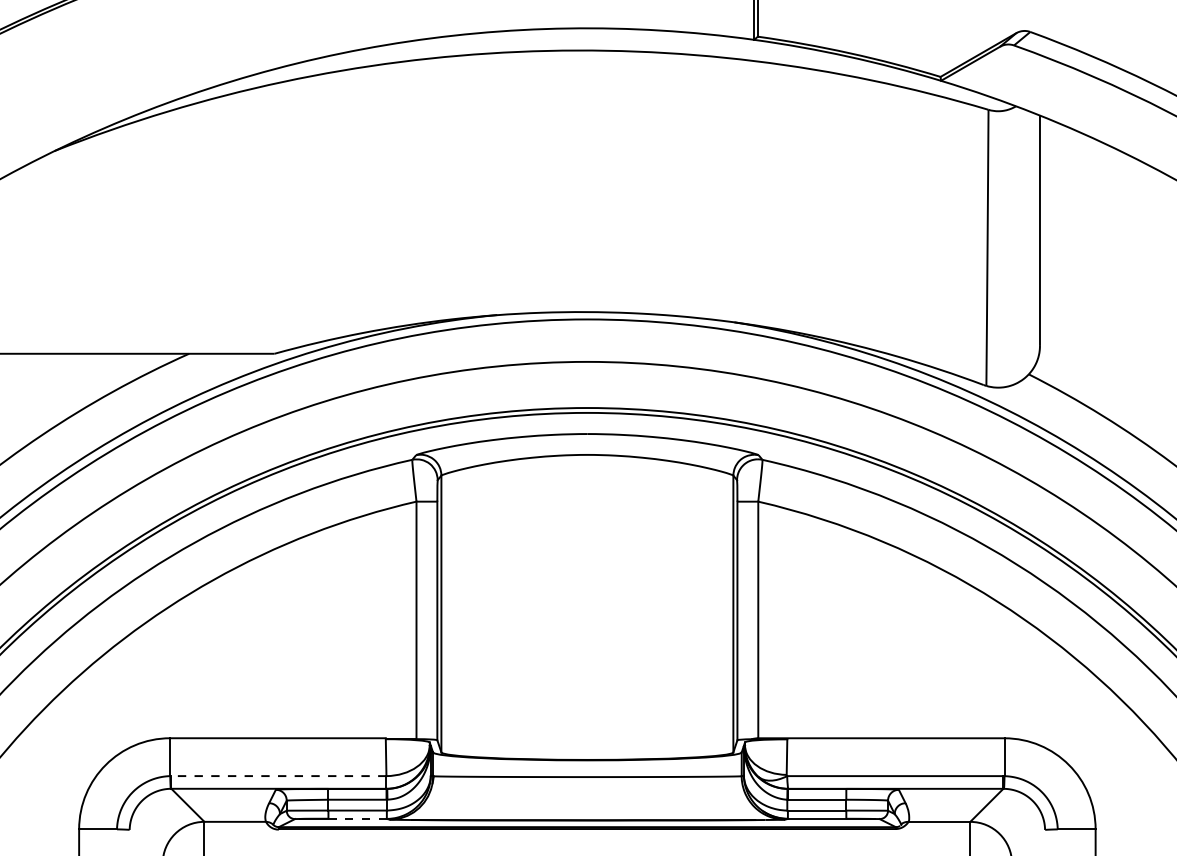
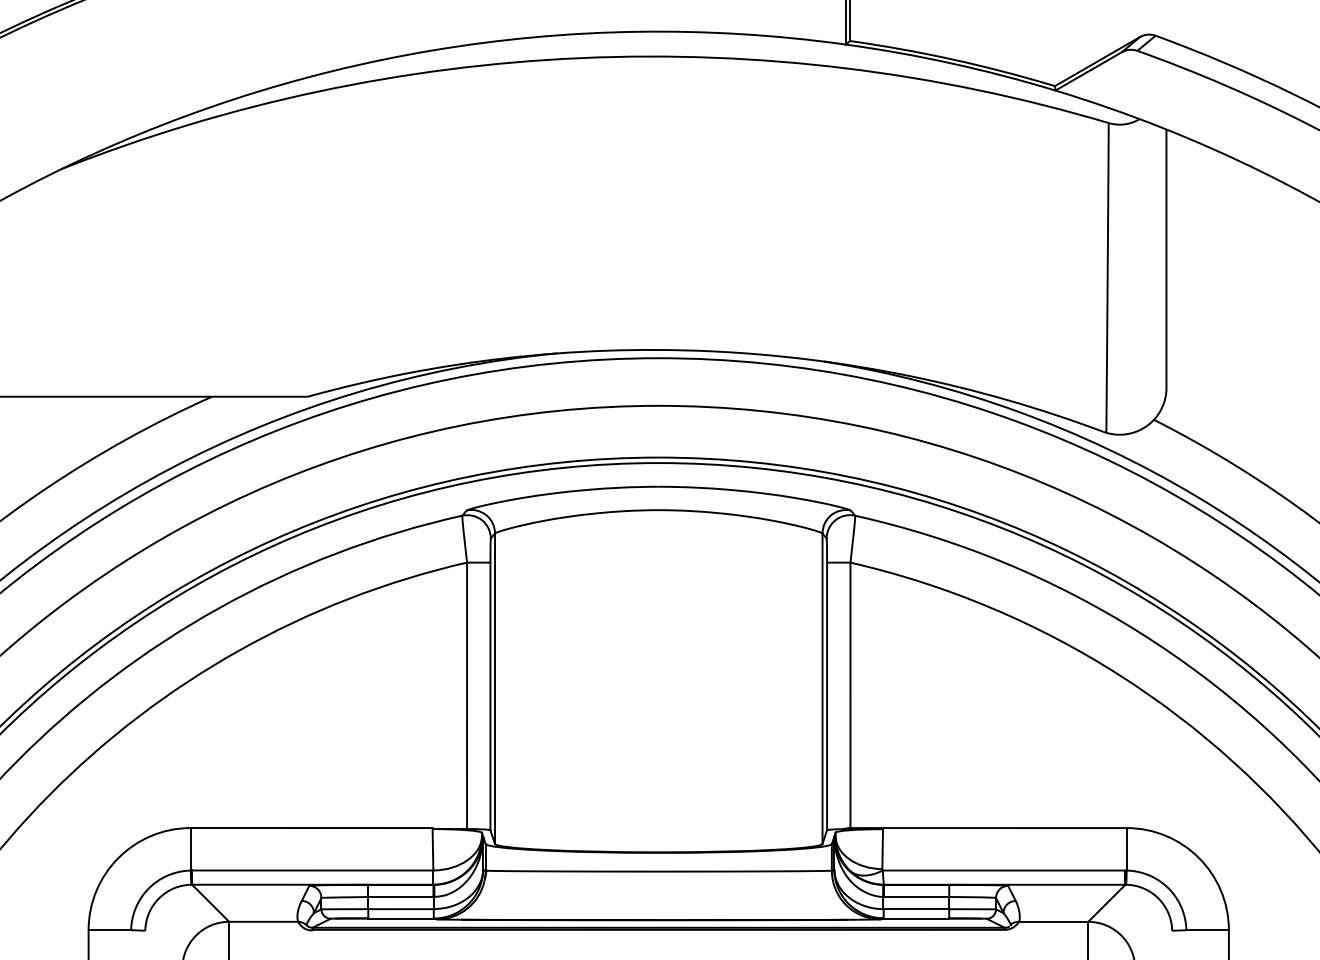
line: (278, 776) -> (312, 870), dashed -> solid
line: (358, 818) -> (401, 918), dashed -> solid

